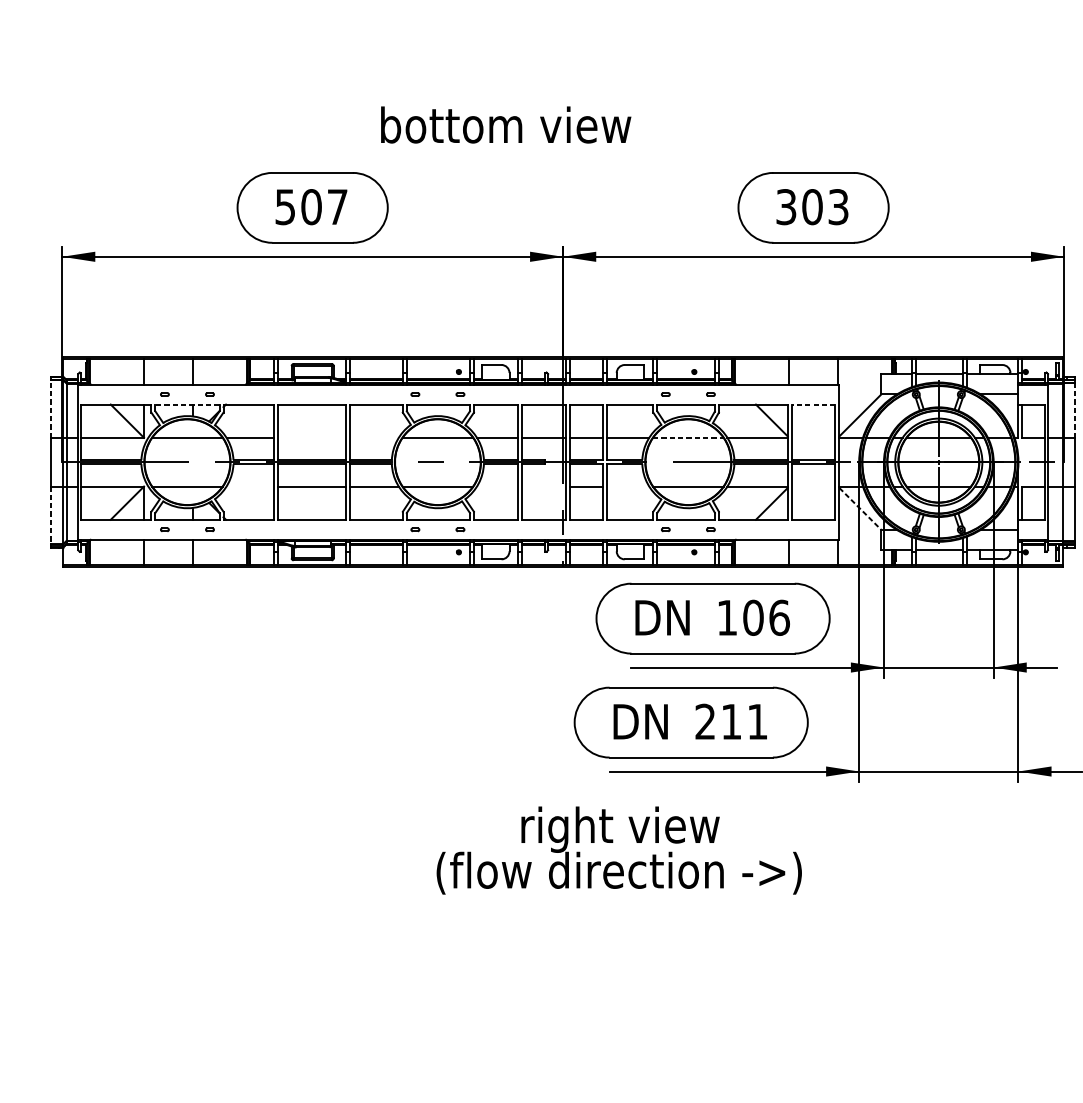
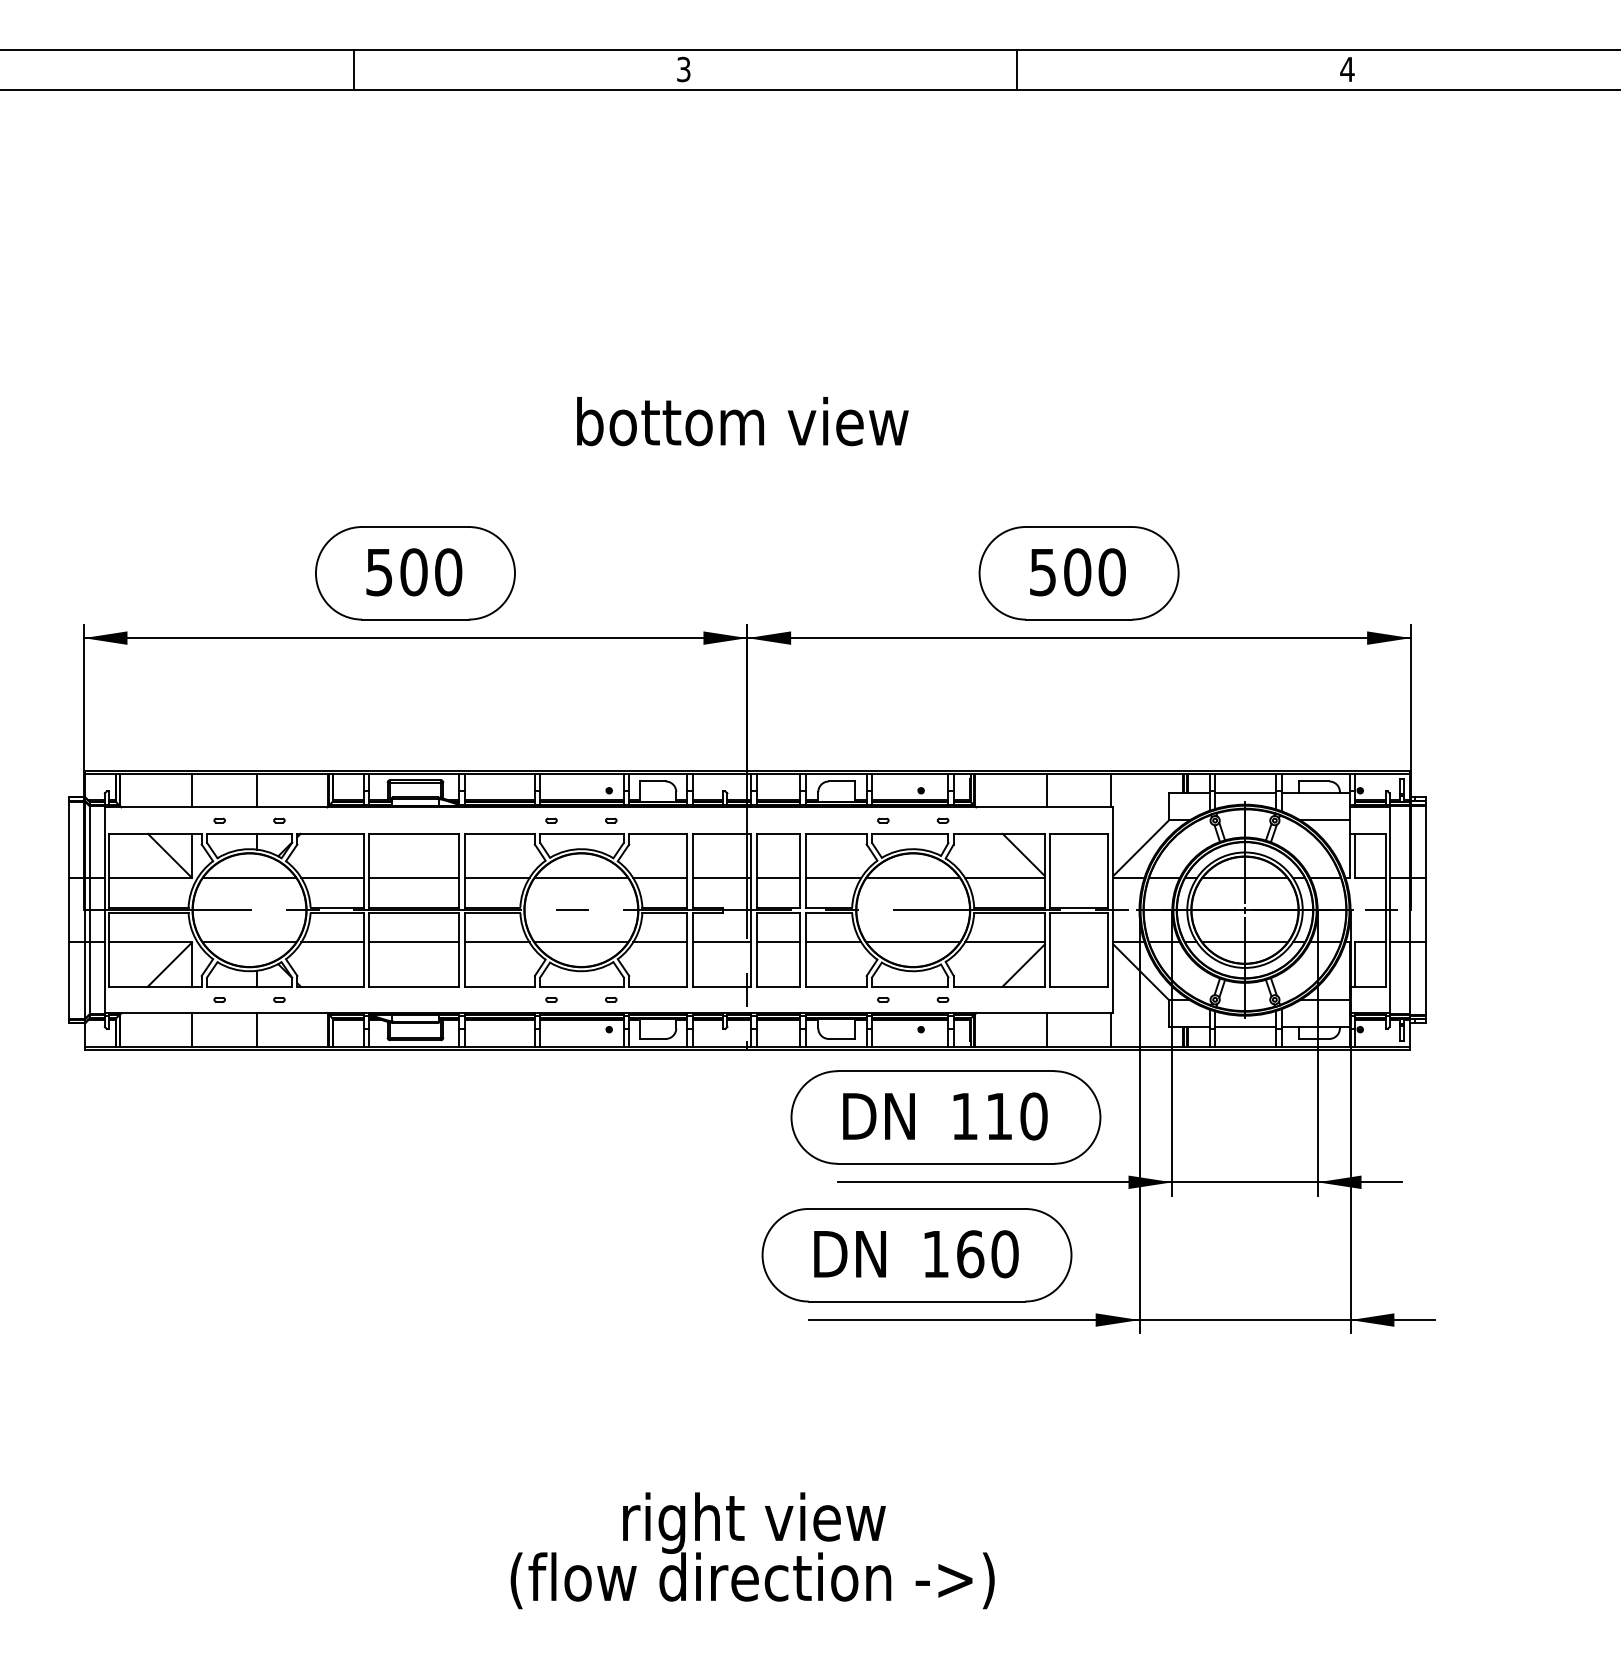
text: (505, 125) -> (742, 421), moved
text: (337, 207) -> (448, 572), 507 -> 500
text: (812, 207) -> (1077, 572), 303 -> 500
line: (187, 404) -> (249, 833), dashed -> solid
line: (813, 404) -> (1079, 833), dashed -> solid
line: (51, 408) -> (69, 839), dashed -> solid
line: (1075, 410) -> (1425, 841), dashed -> solid
line: (311, 437) -> (414, 877), added
line: (373, 437) -> (496, 877), added
line: (688, 437) -> (913, 877), dashed -> solid
line: (250, 486) -> (332, 942), added
line: (497, 486) -> (660, 942), added
line: (543, 486) -> (721, 942), added
line: (628, 486) -> (833, 942), added
line: (860, 509) -> (1141, 972), dashed -> solid
line: (51, 515) -> (69, 981), dashed -> solid
text: (766, 617) -> (1016, 1116), 106 -> 110
text: (731, 722) -> (970, 1254), 211 -> 160
text: (619, 850) -> (752, 1550), moved

